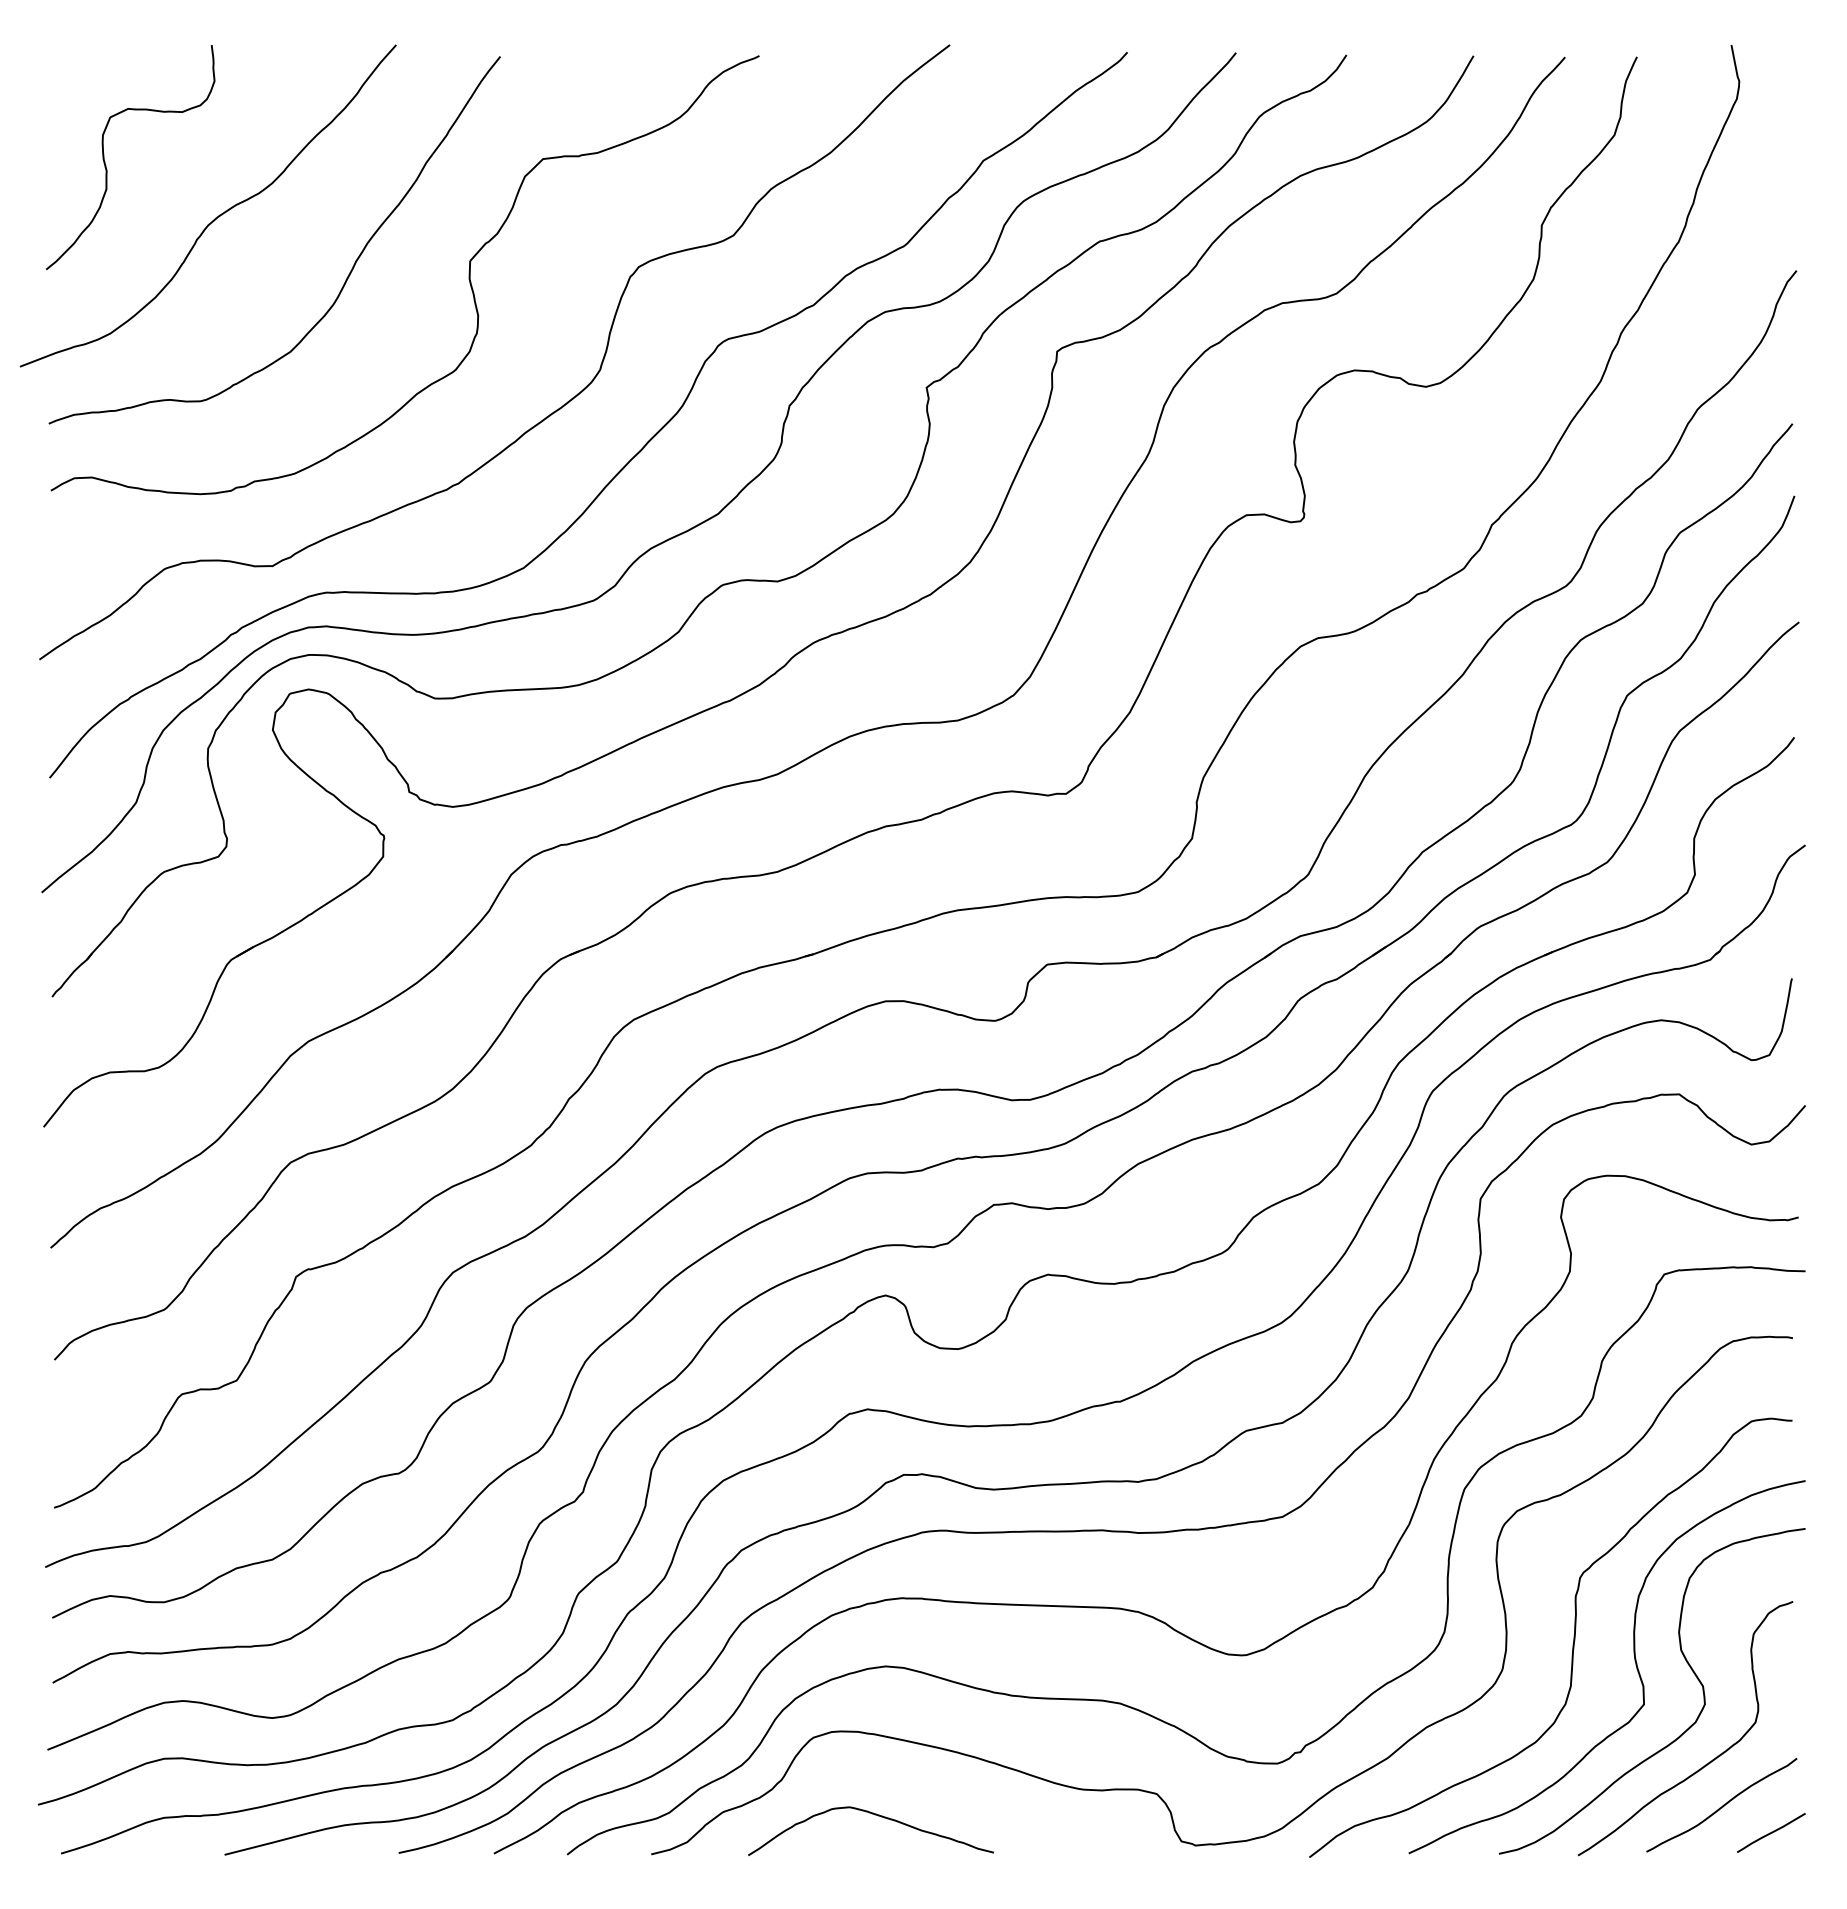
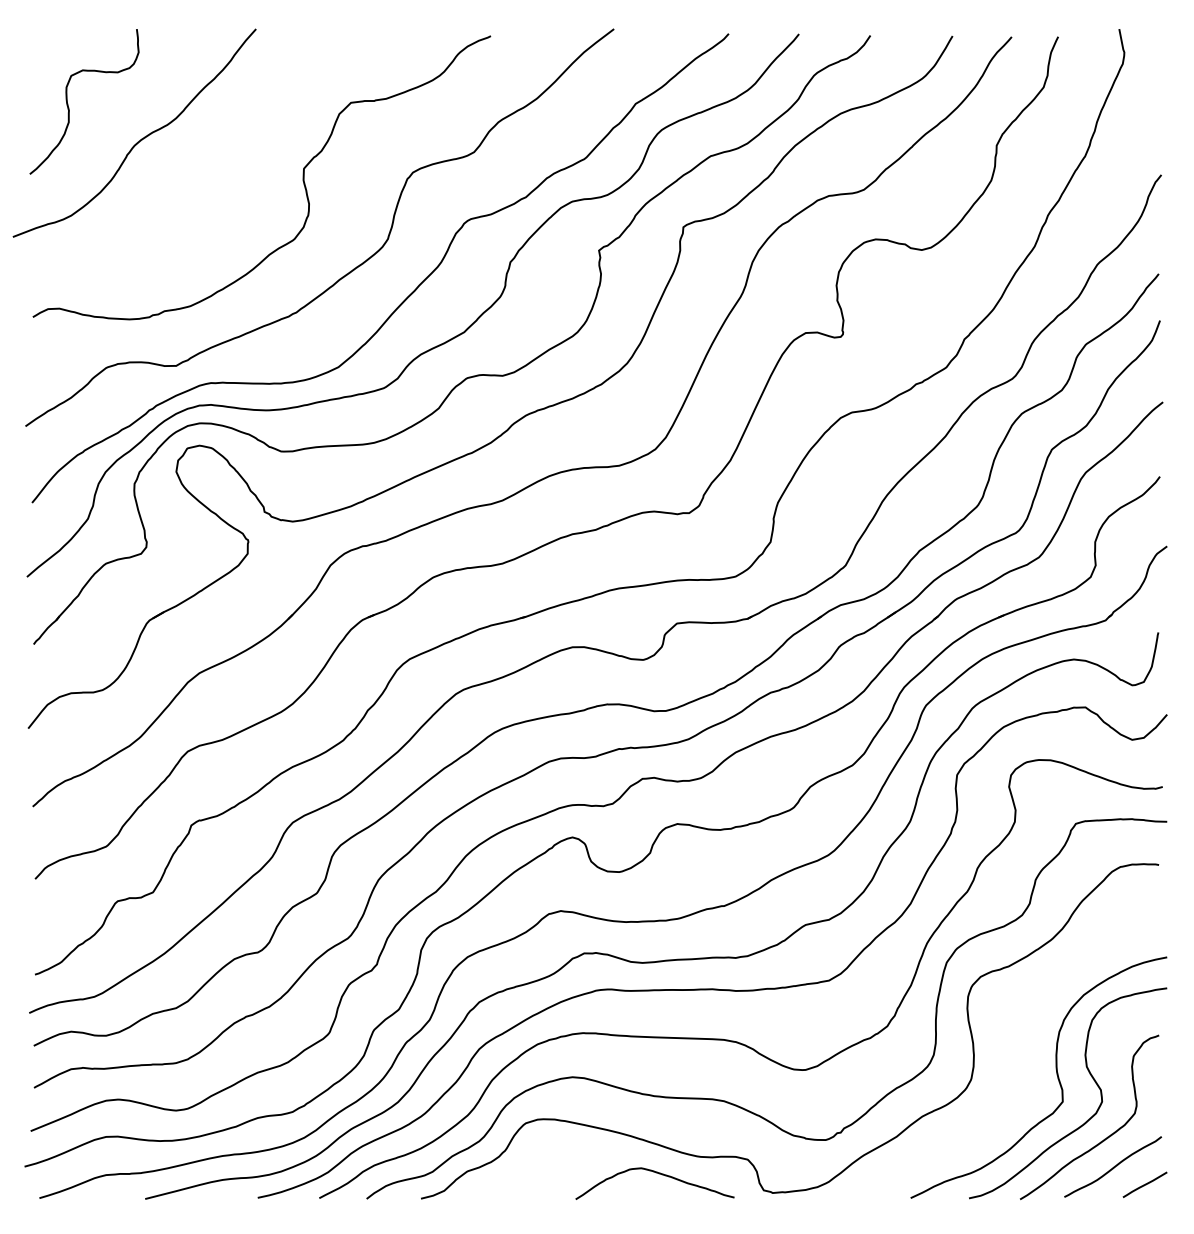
curve: (345, 277) -> (223, 179), removed
curve: (1572, 1639) -> (1016, 1059), removed
curve: (873, 1815) -> (656, 1173), moved

